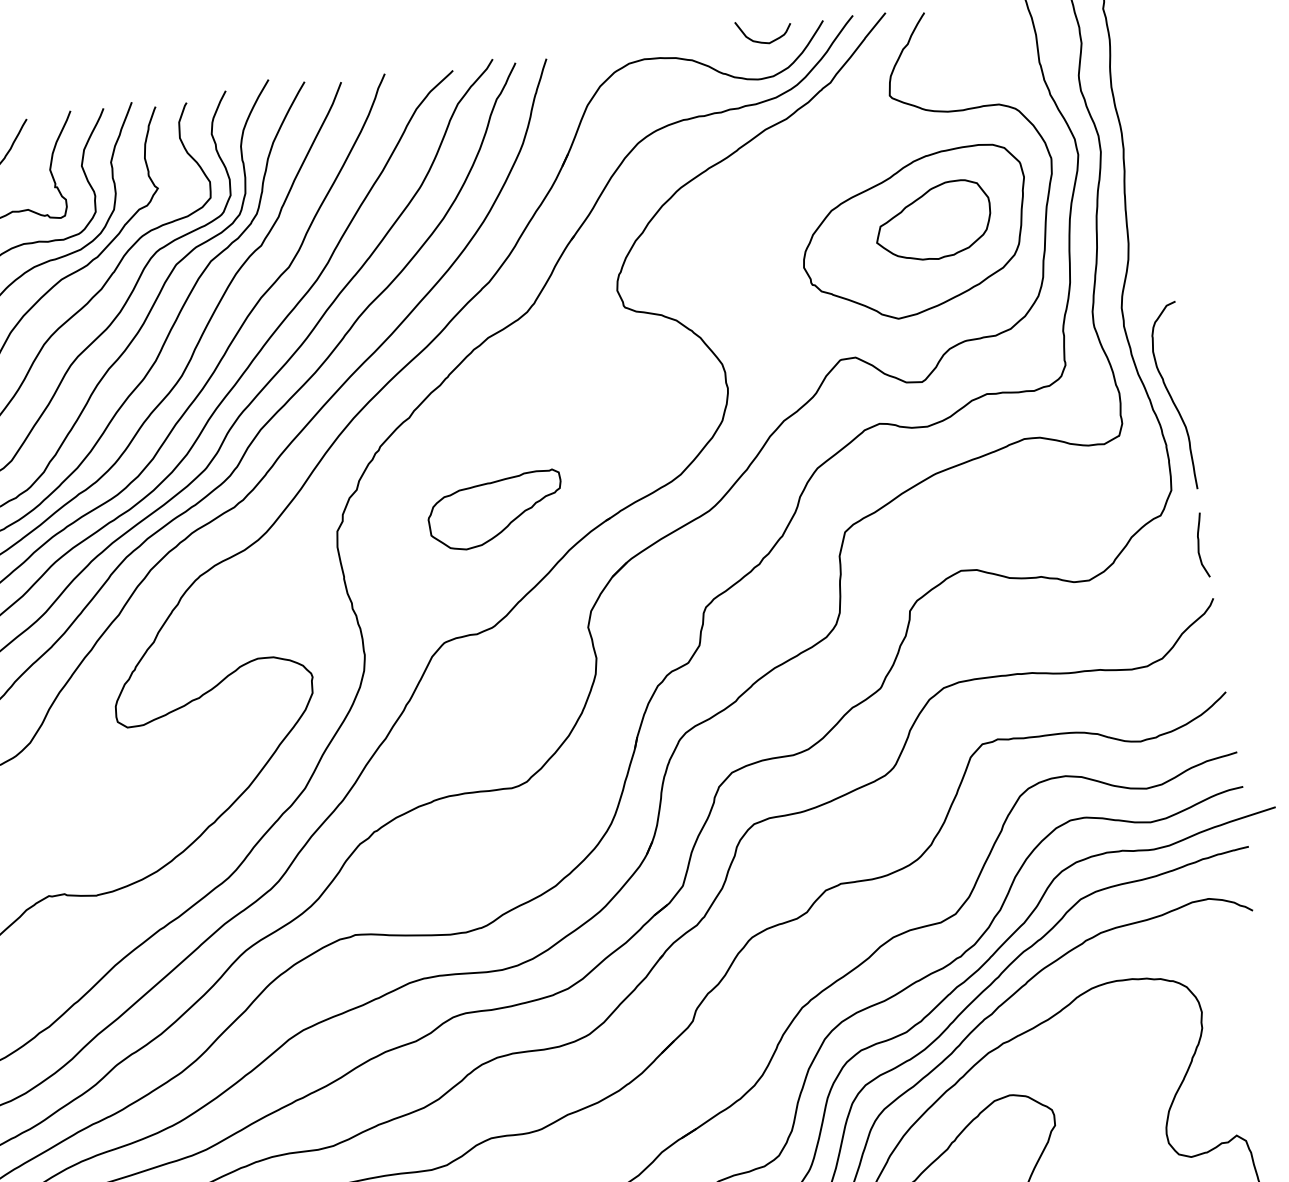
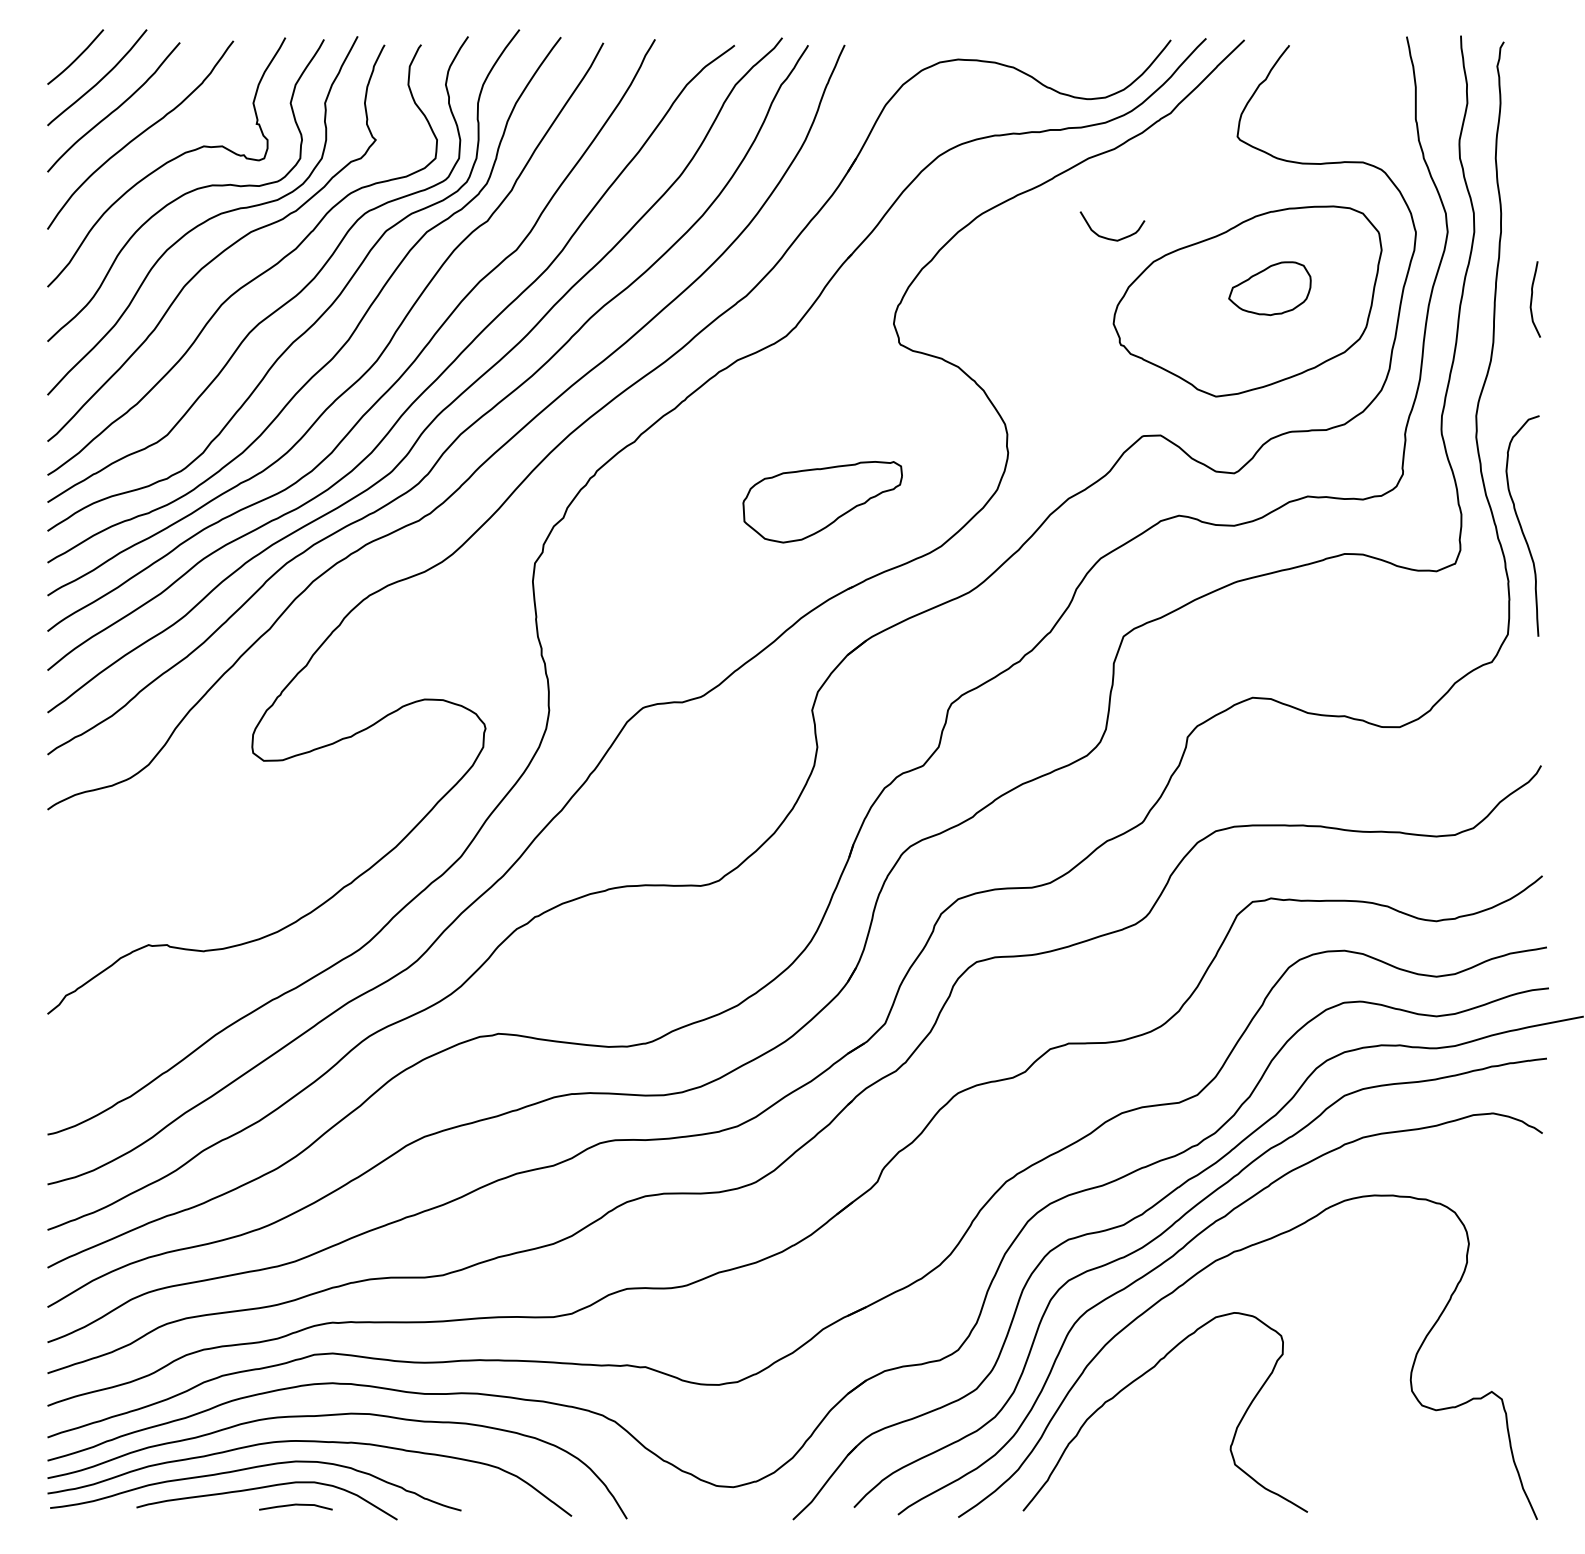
curve: (764, 41) -> (1112, 238), moved
part: (932, 221) -> (1269, 288), size x0.6
part: (495, 511) -> (822, 502), moved
curve: (1199, 545) -> (1532, 299), moved

